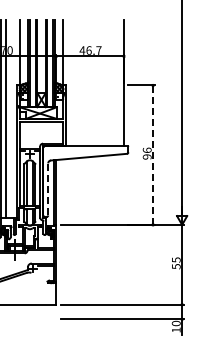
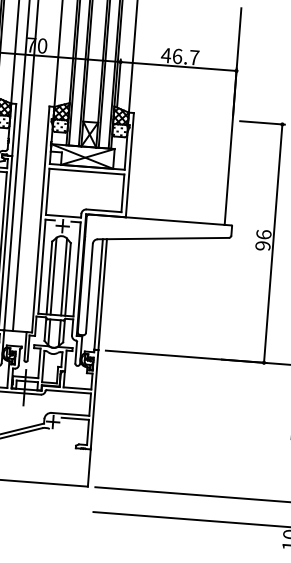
line: (153, 155) -> (273, 244), dashed -> solid
line: (48, 188) -> (90, 286), dashed -> solid

